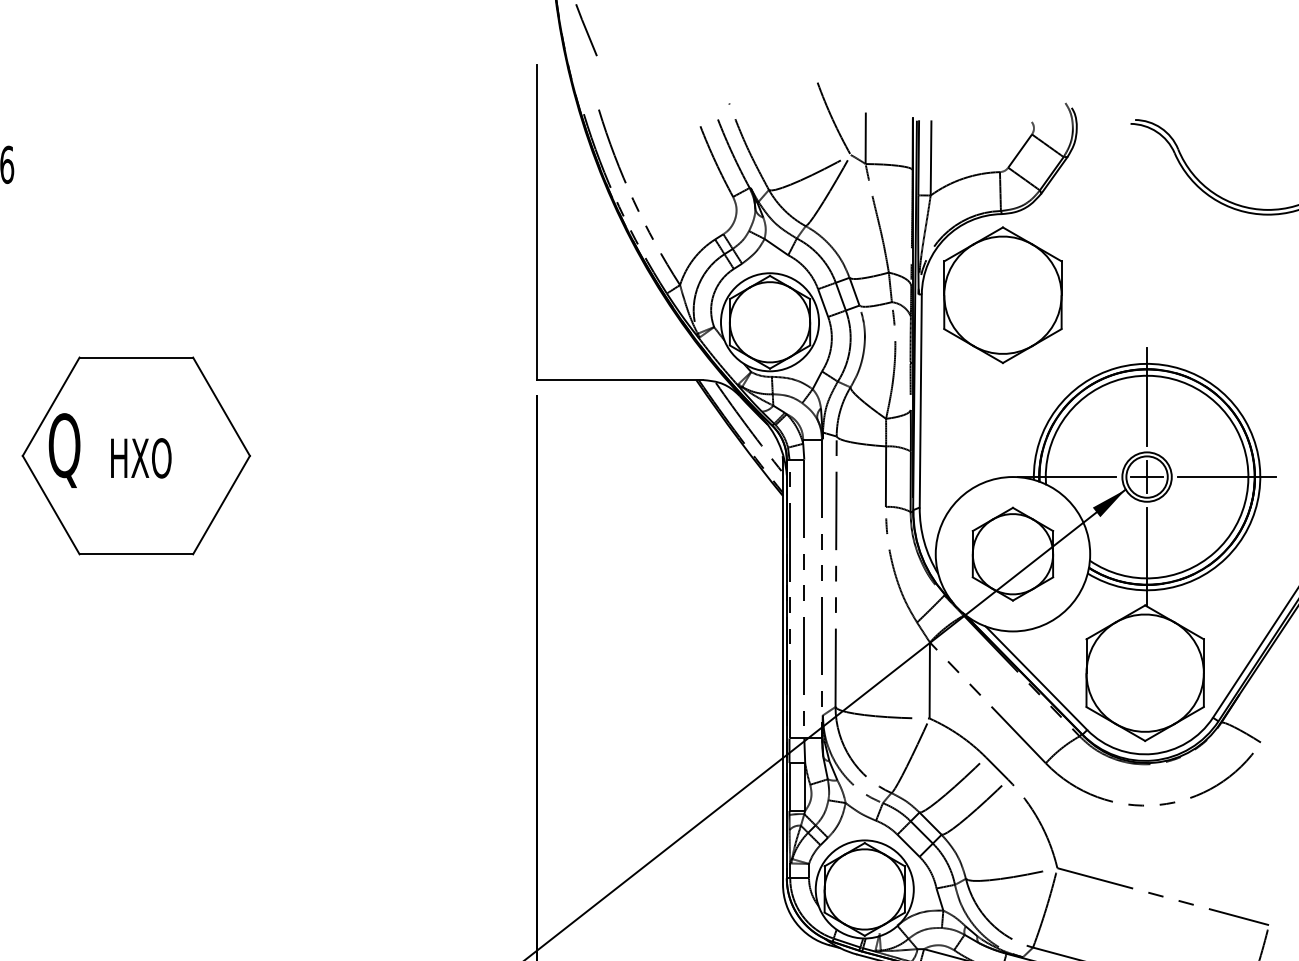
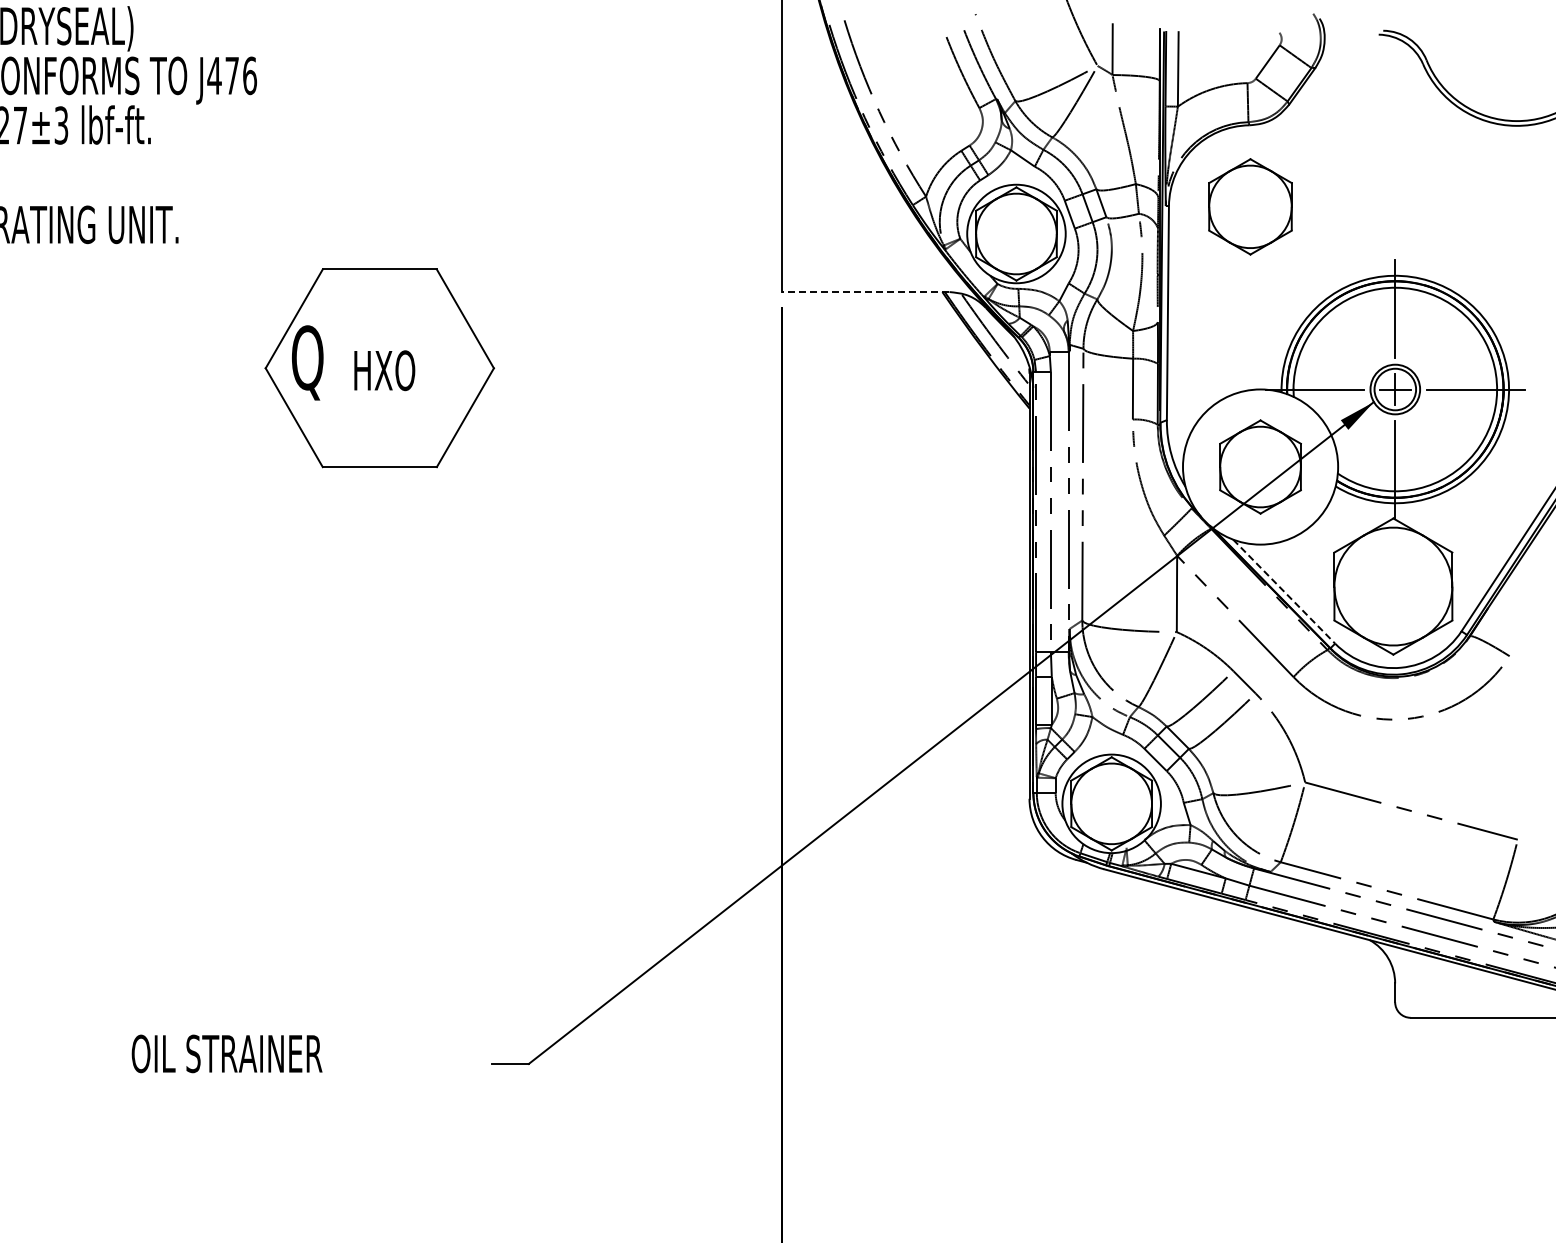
part: (1002, 294) -> (1250, 206), size x0.7
line: (619, 380) -> (865, 292), solid -> dashed
line: (1036, 678) -> (1284, 591), solid -> dashed

